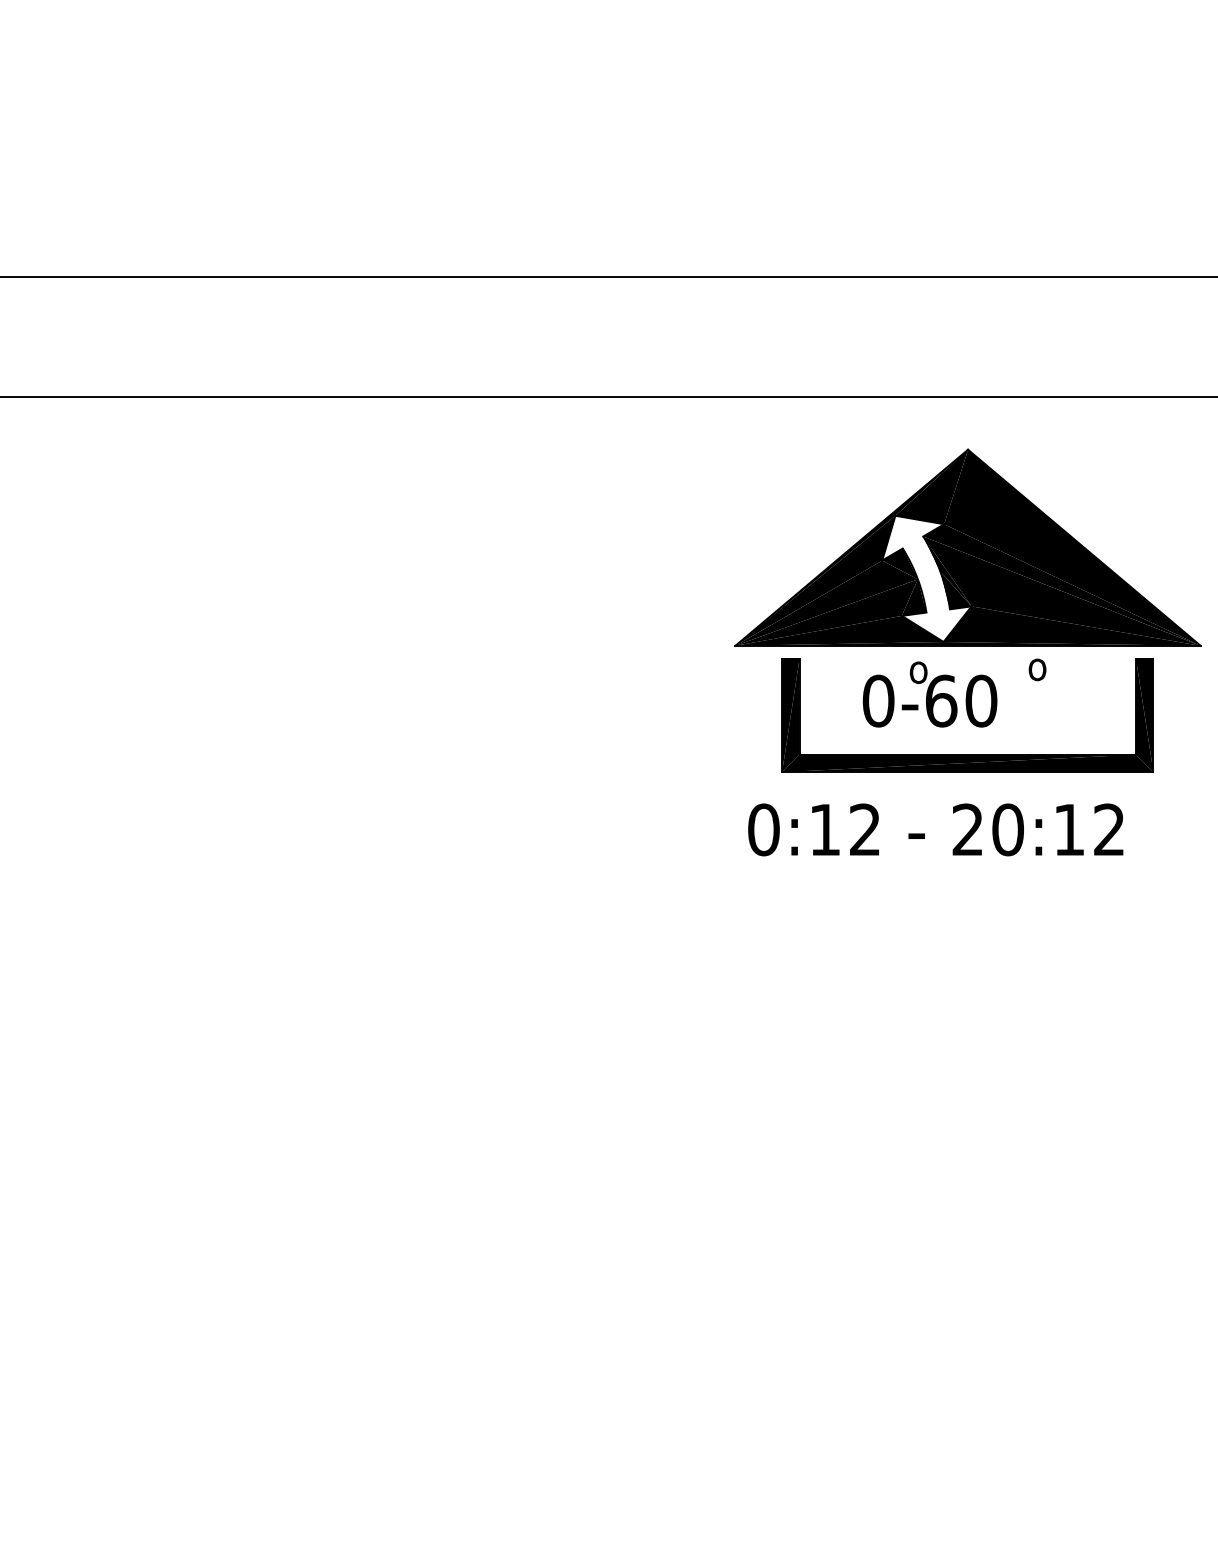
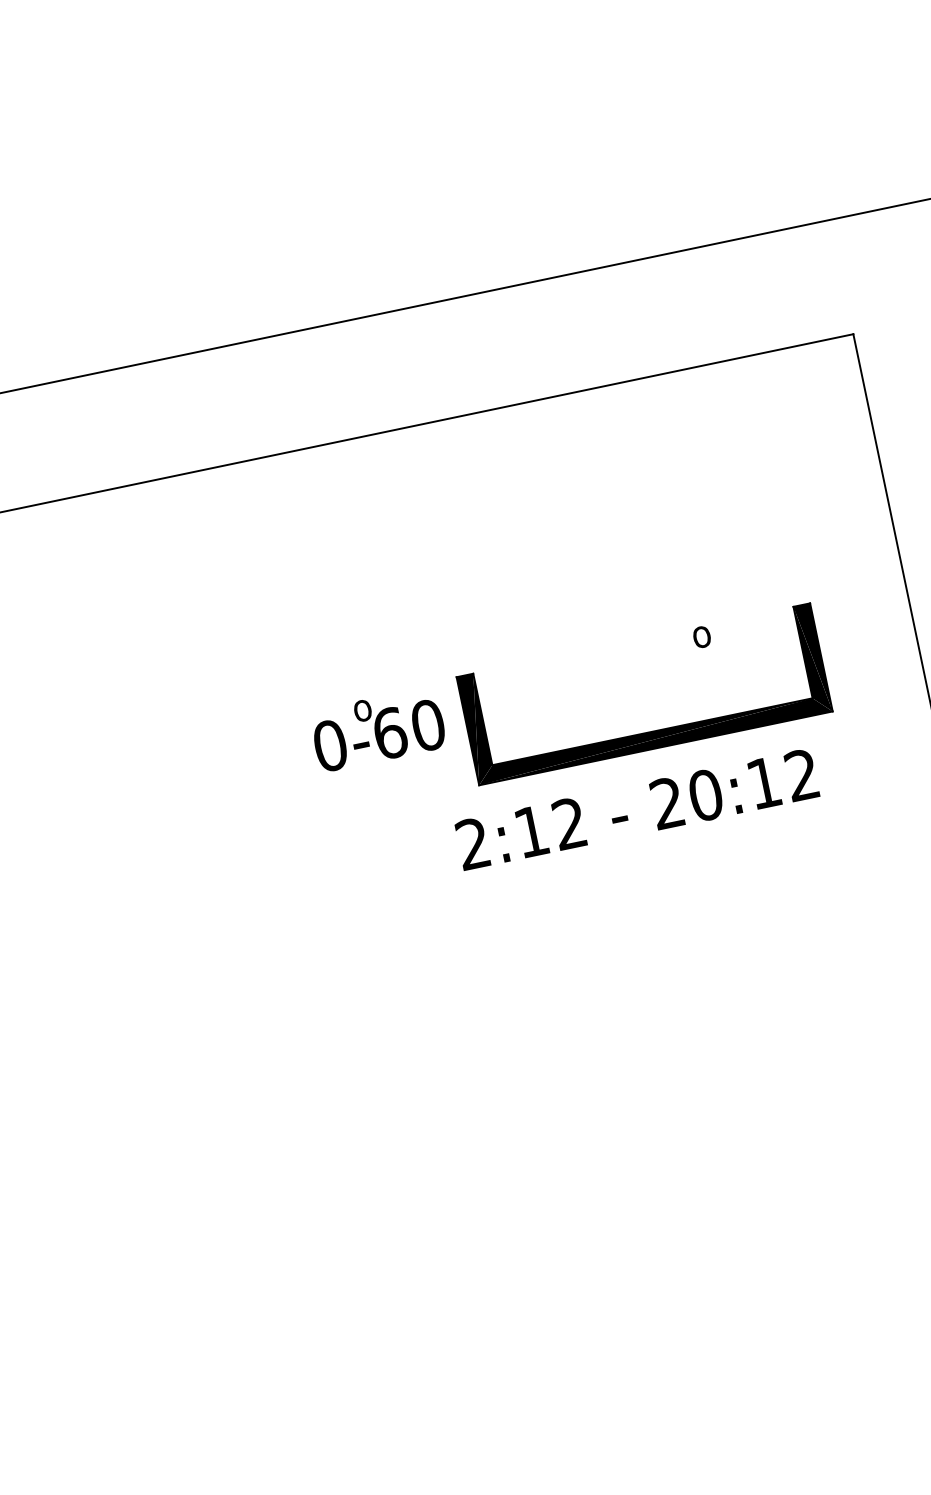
part: (967, 547) -> (611, 534), removed
text: (929, 694) -> (377, 729), moved
text: (763, 829) -> (472, 843), 0:12 -> 2:12

